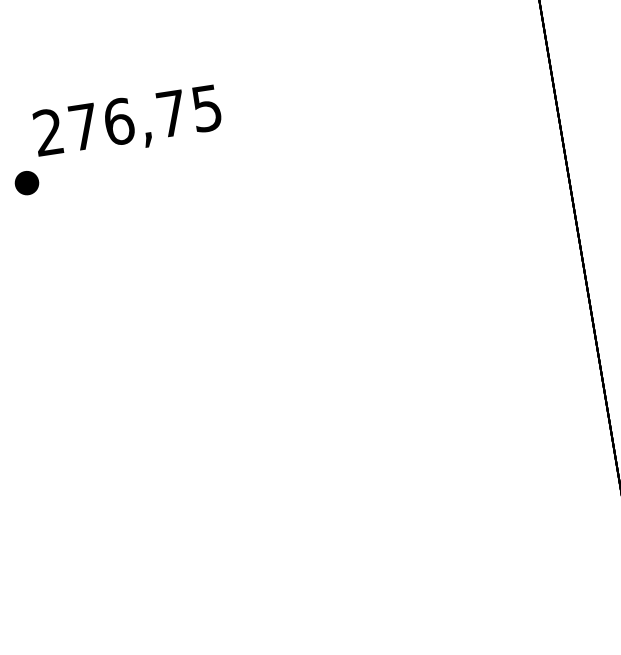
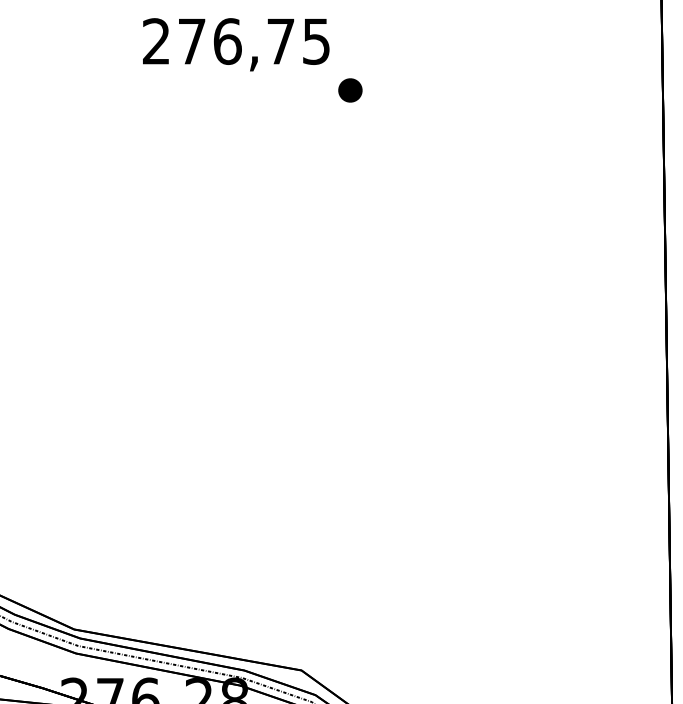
part: (27, 183) -> (350, 90), moved

